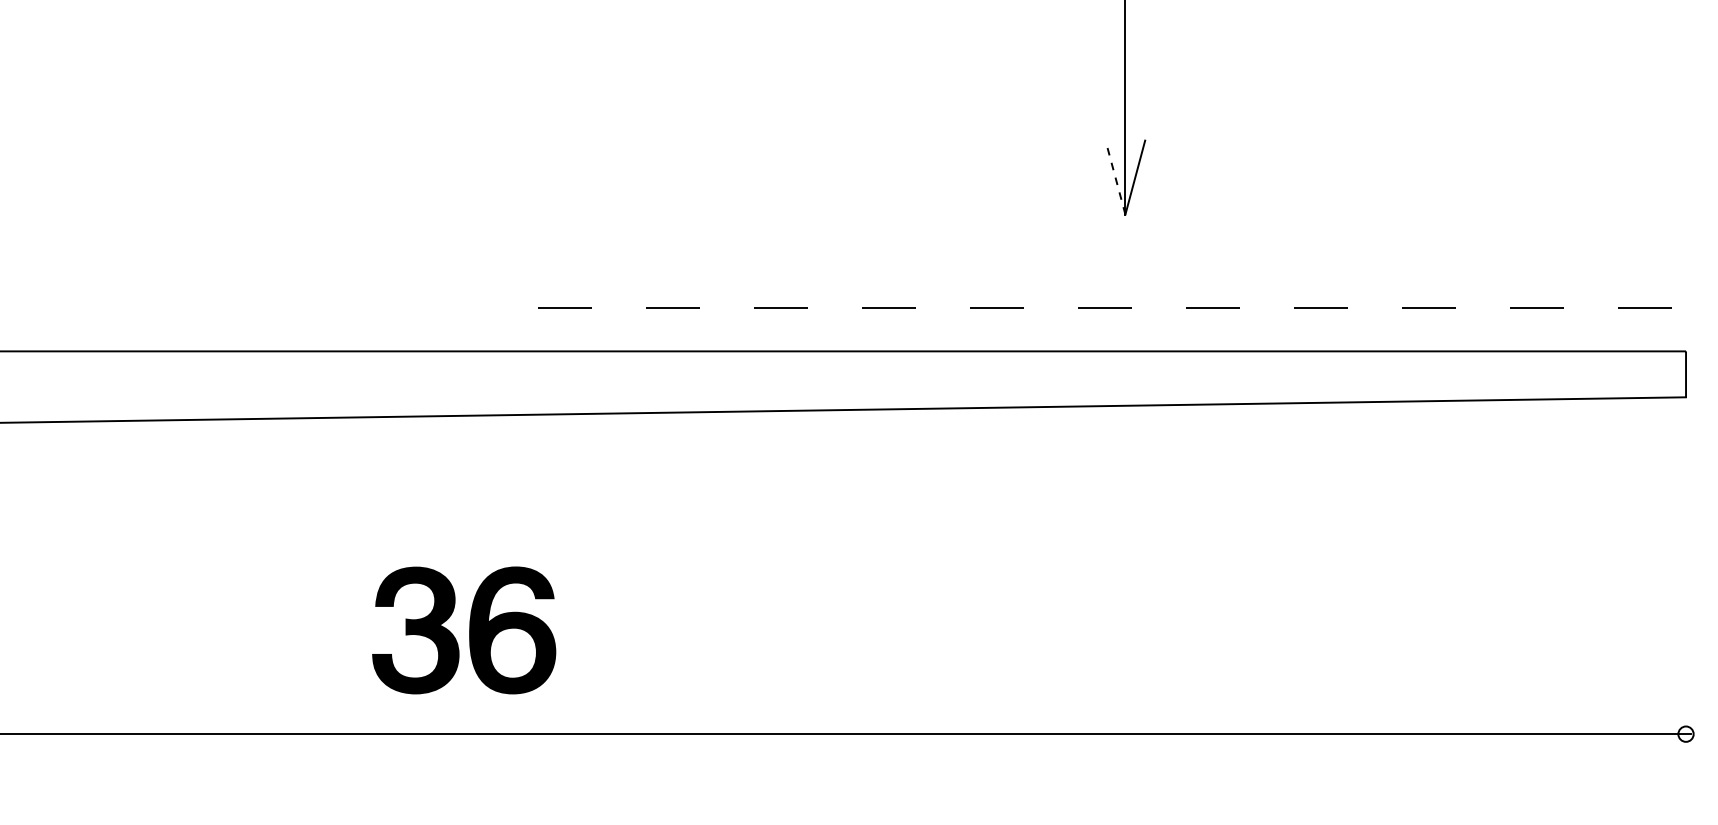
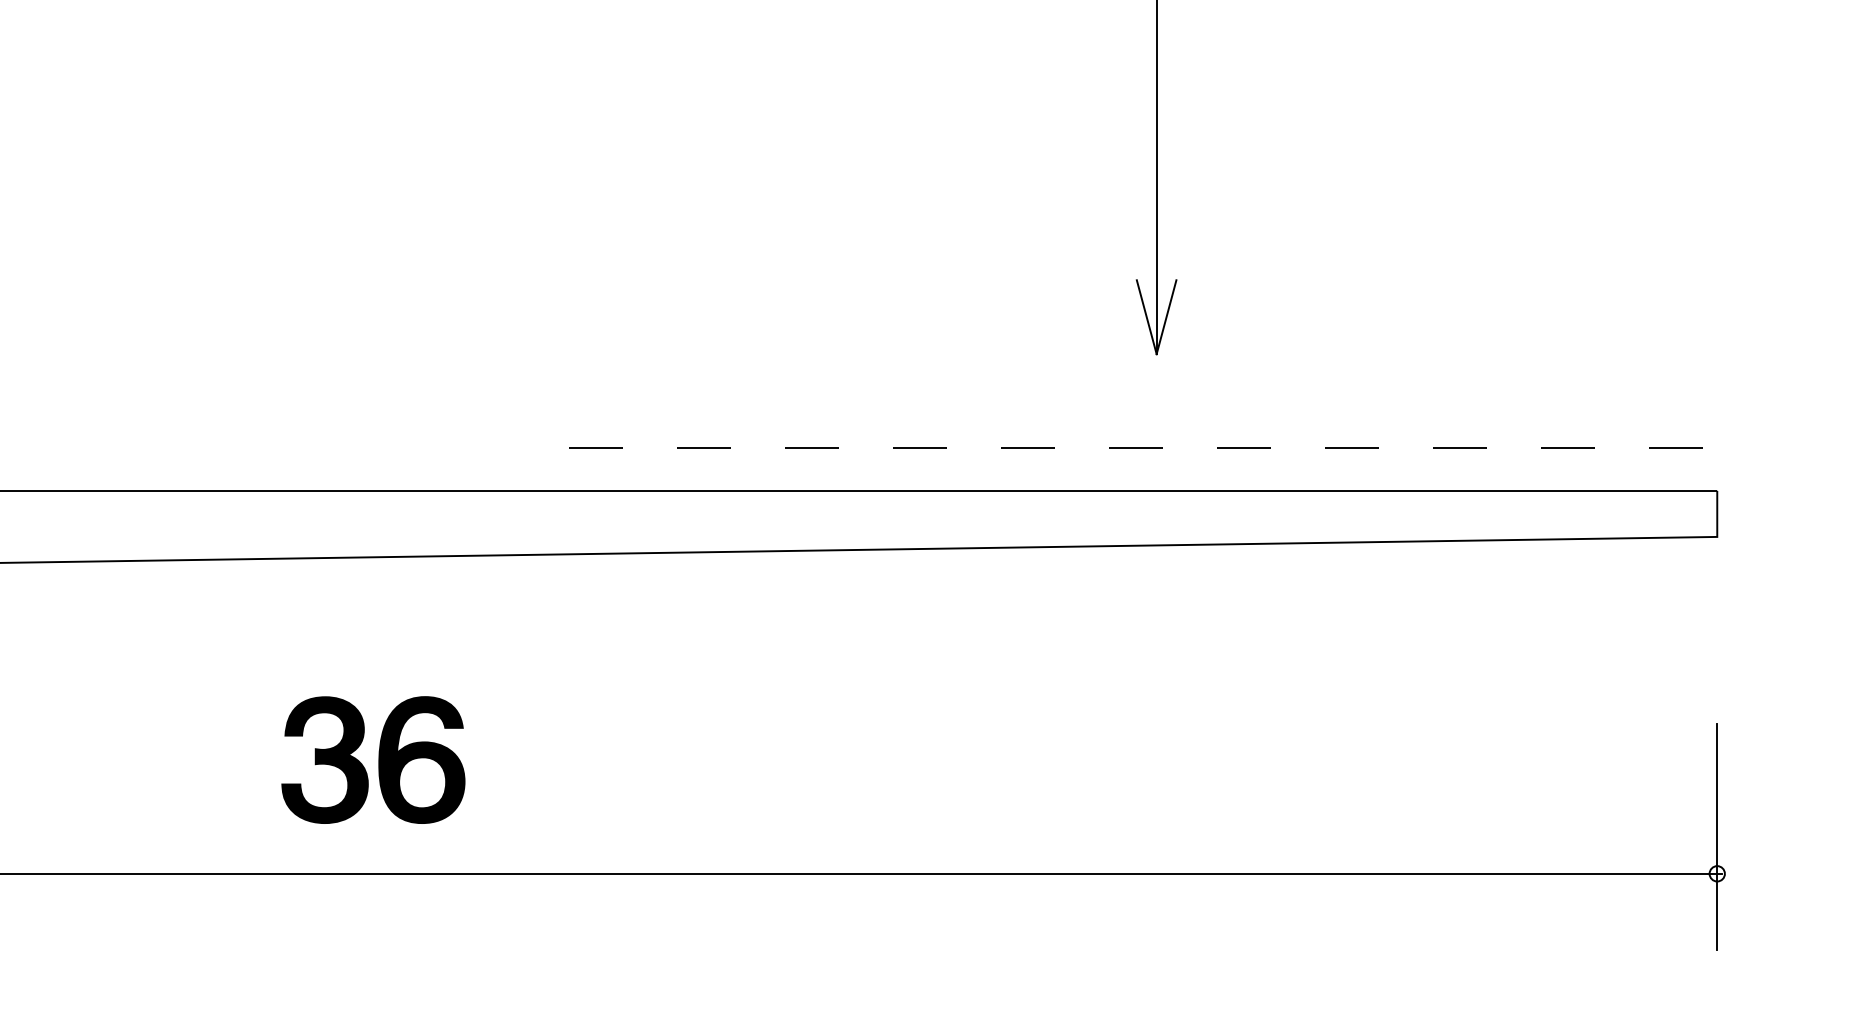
line: (1115, 176) -> (1146, 316), dashed -> solid
part: (464, 629) -> (373, 759), moved
line: (1686, 696) -> (1717, 836), added

